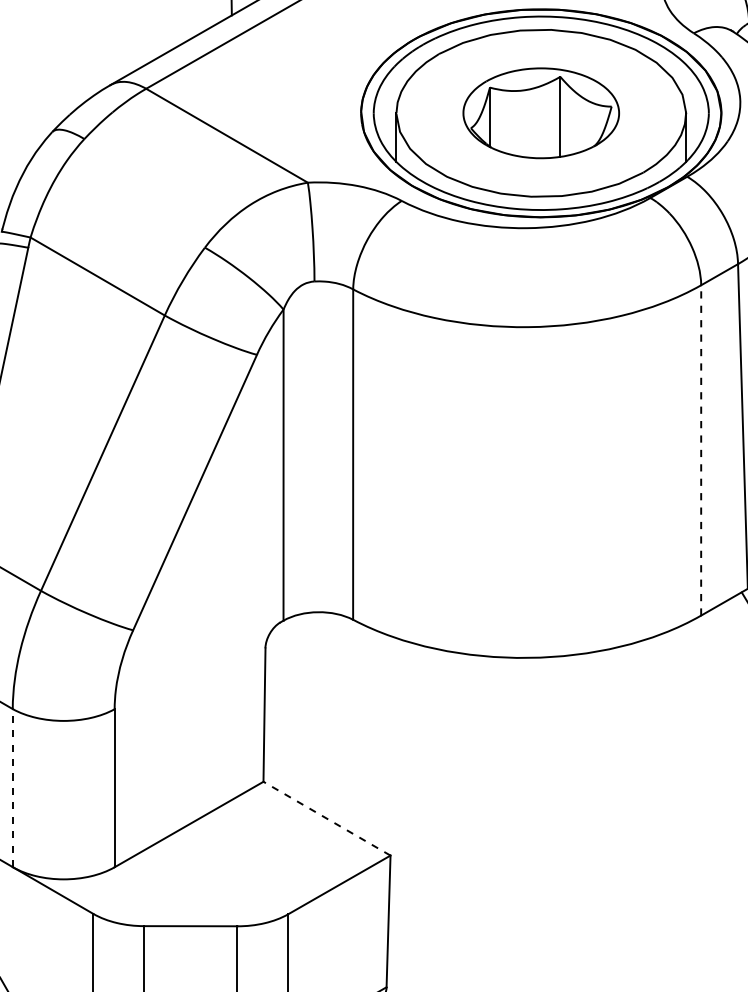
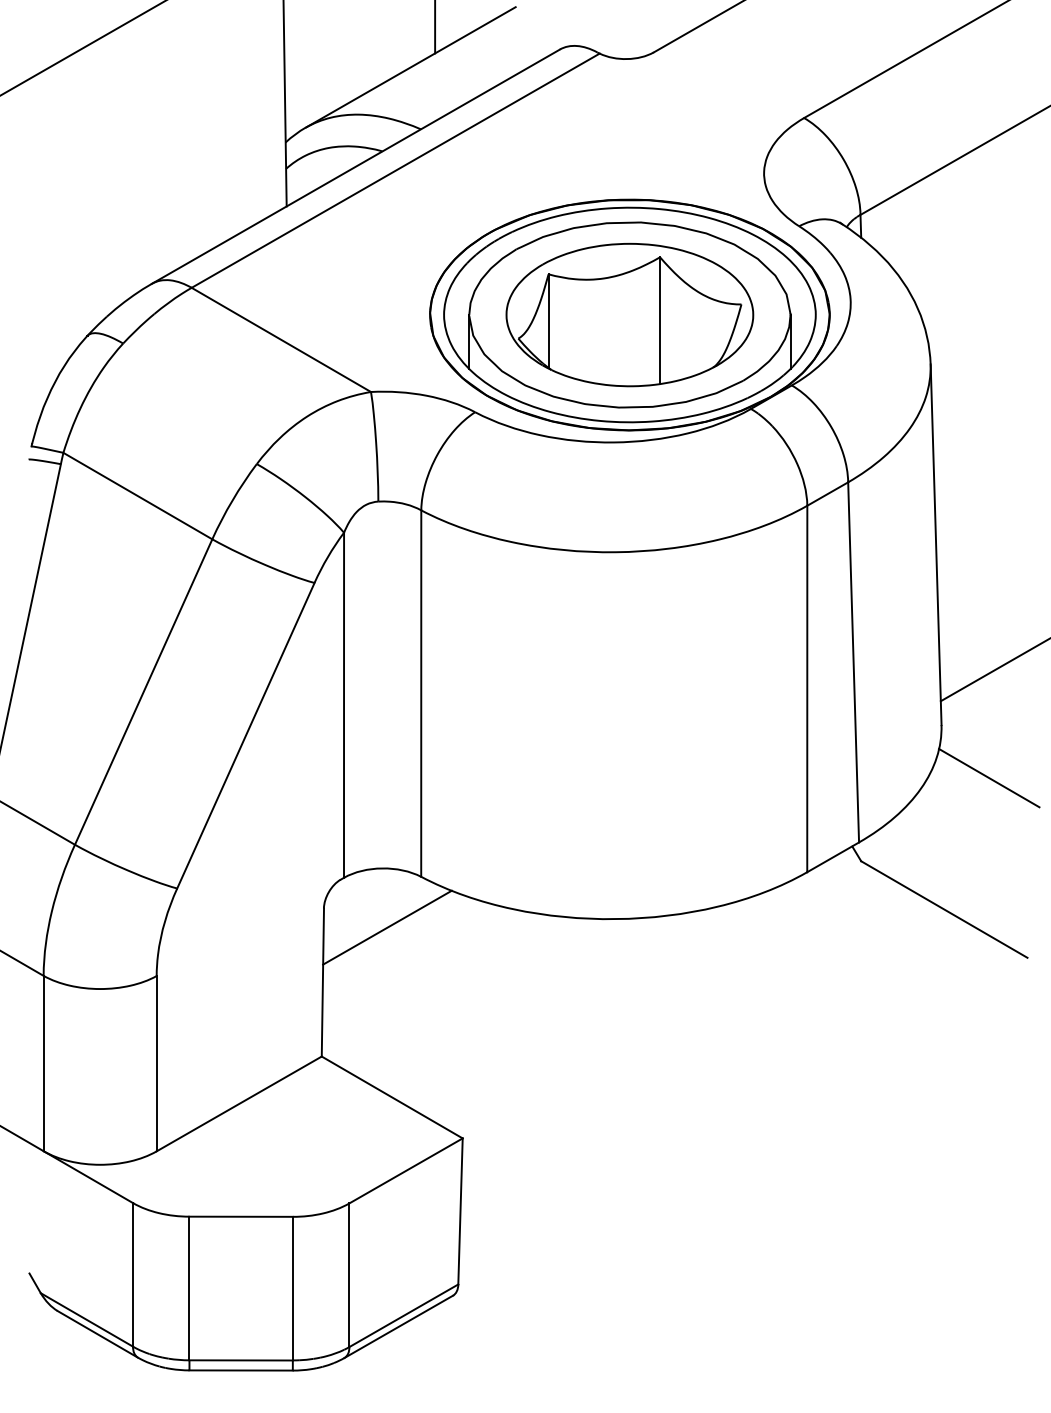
part: (540, 112) -> (629, 314), size x1.43
line: (701, 449) -> (807, 688), dashed -> solid
line: (322, 665) -> (387, 927), added
line: (12, 788) -> (43, 1063), dashed -> solid
line: (326, 818) -> (391, 1097), dashed -> solid

